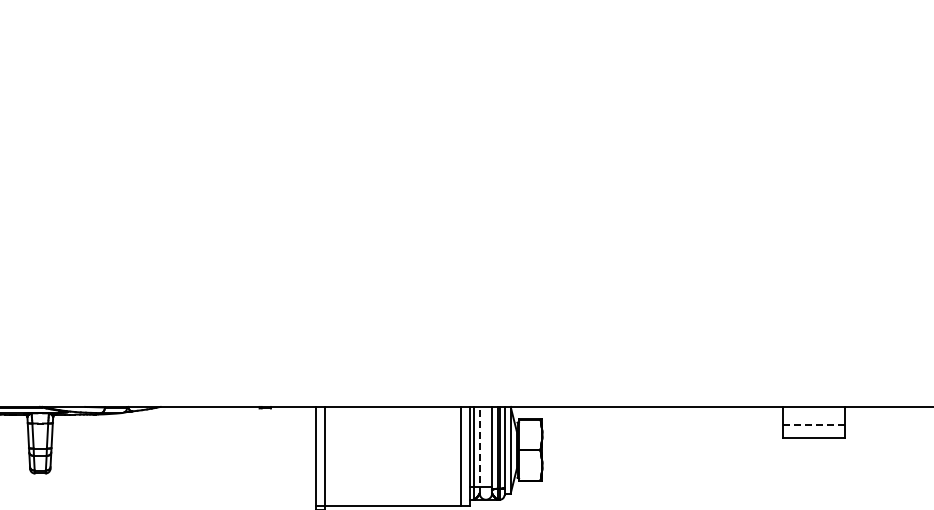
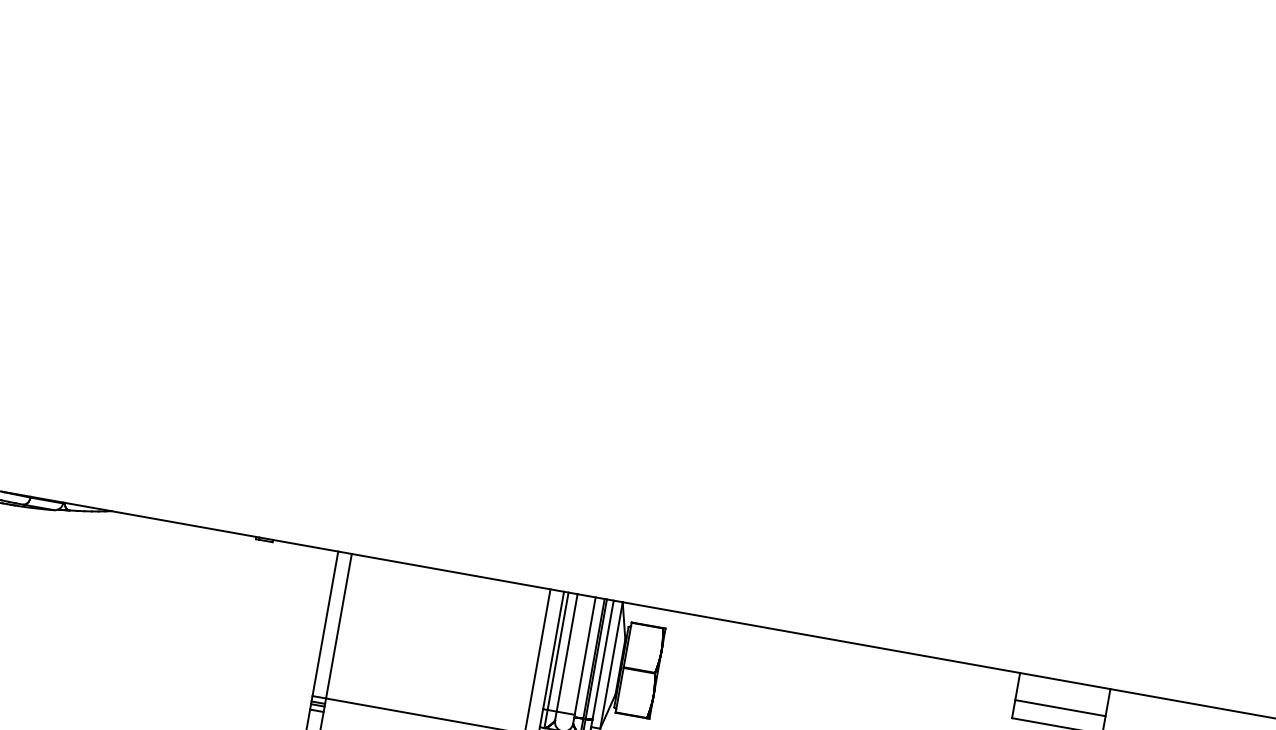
line: (813, 425) -> (1059, 708), dashed -> solid
line: (479, 449) -> (566, 656), dashed -> solid

